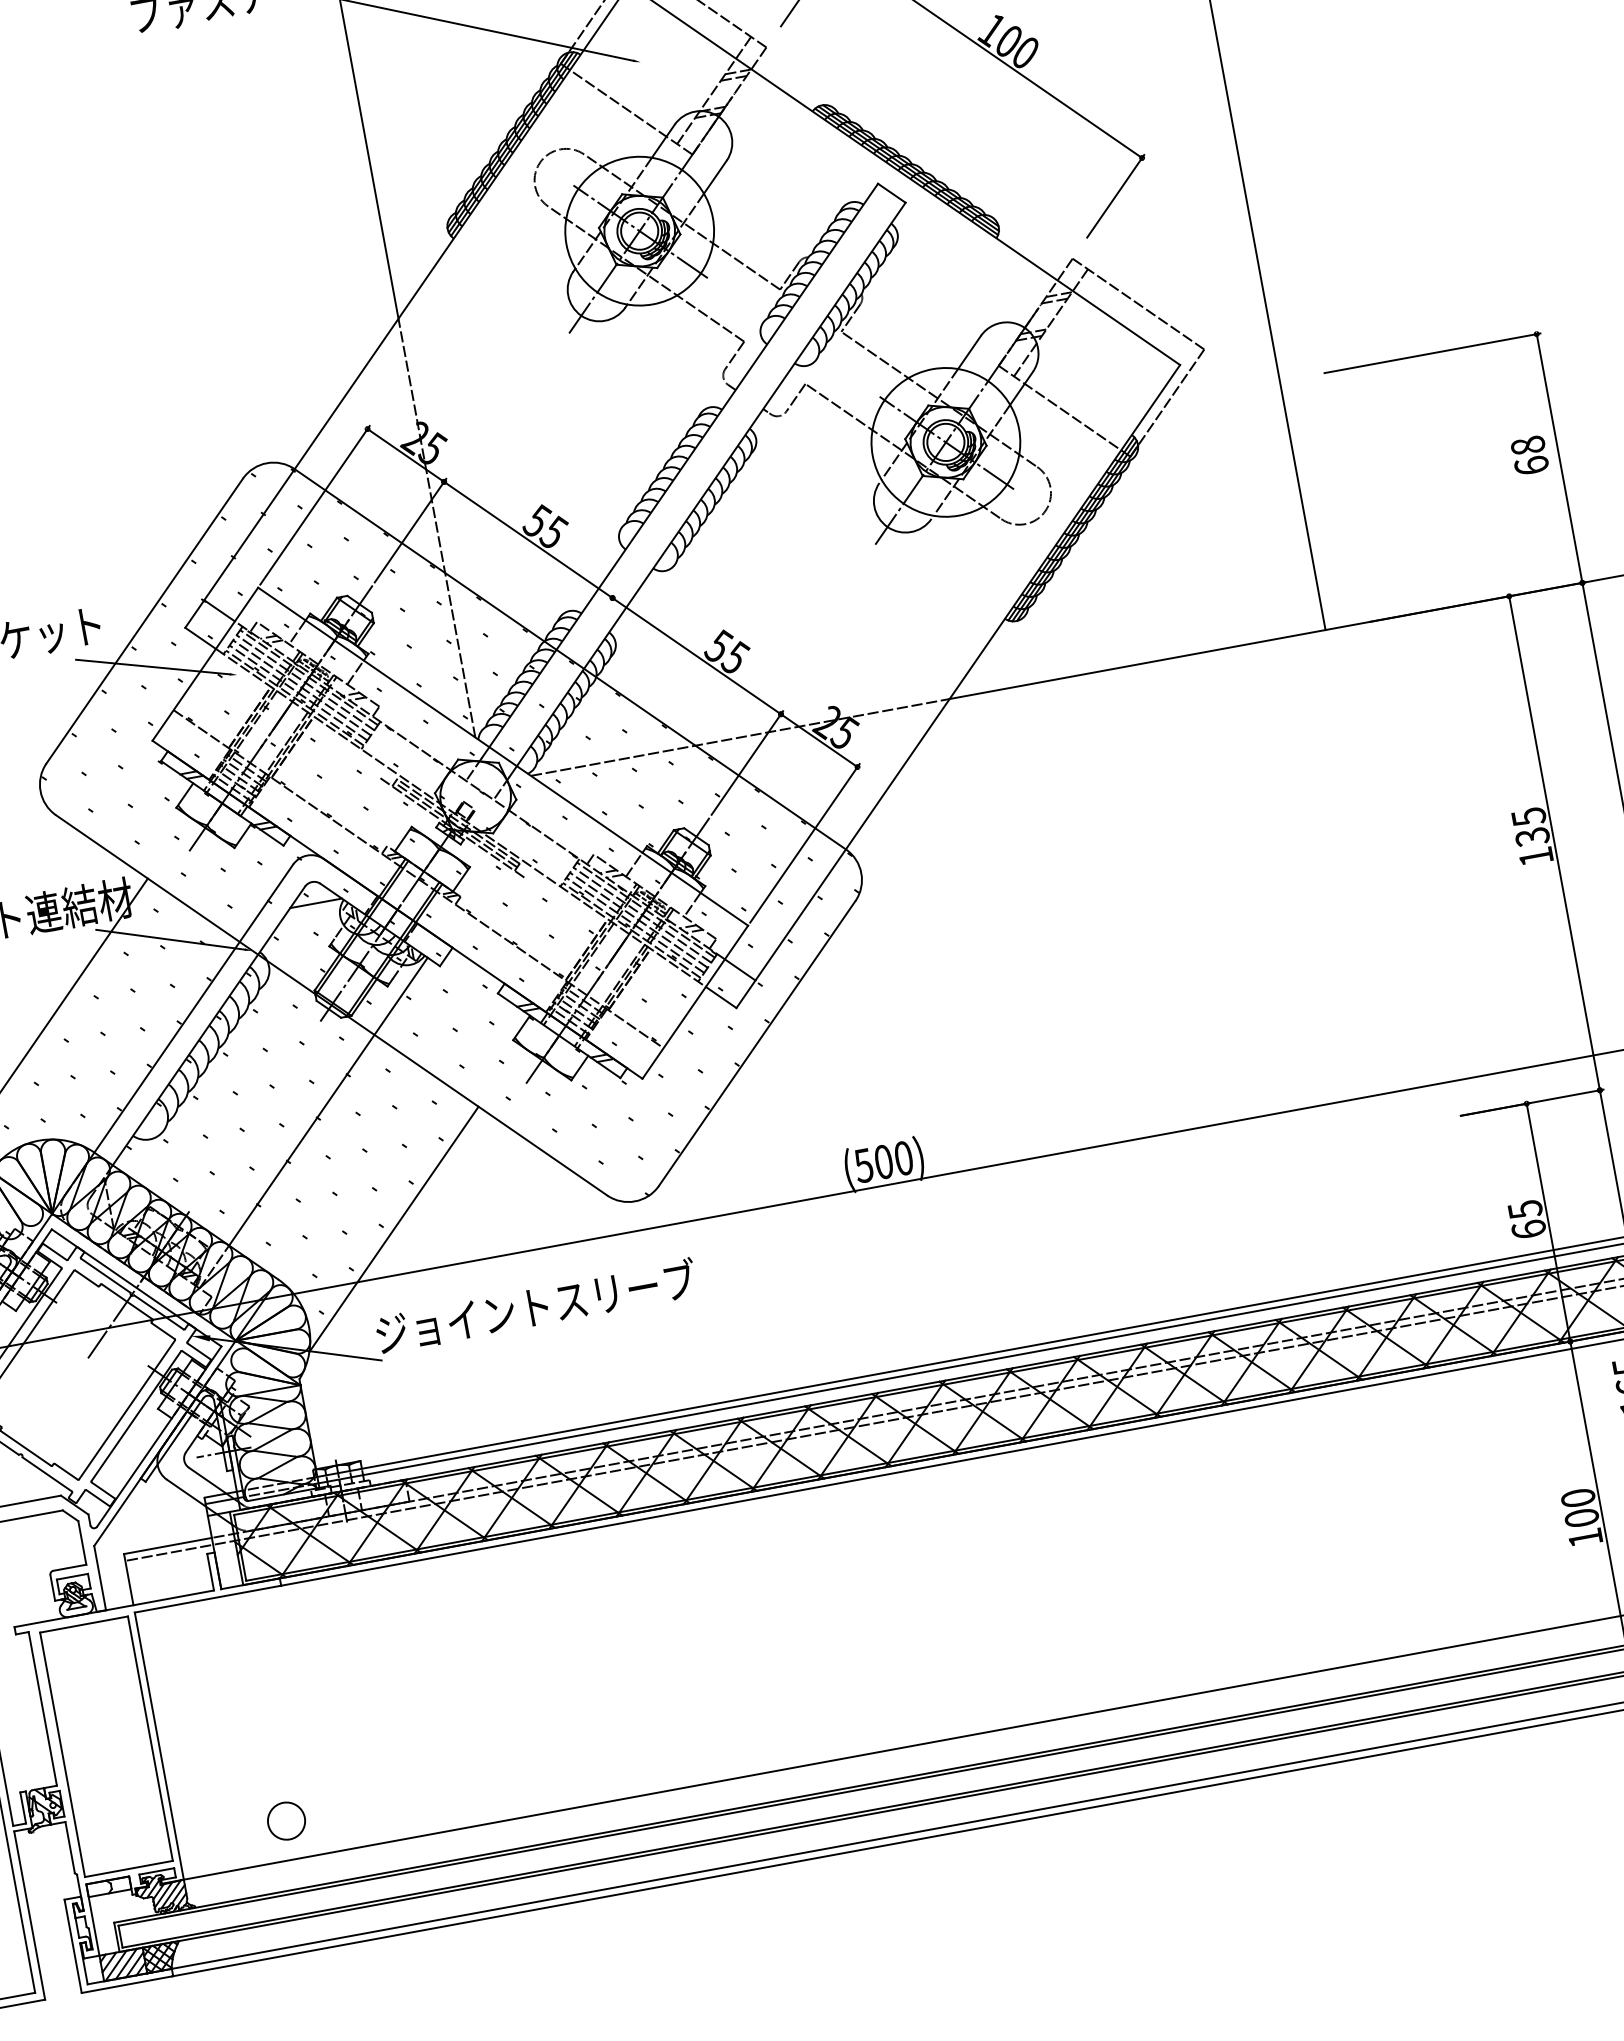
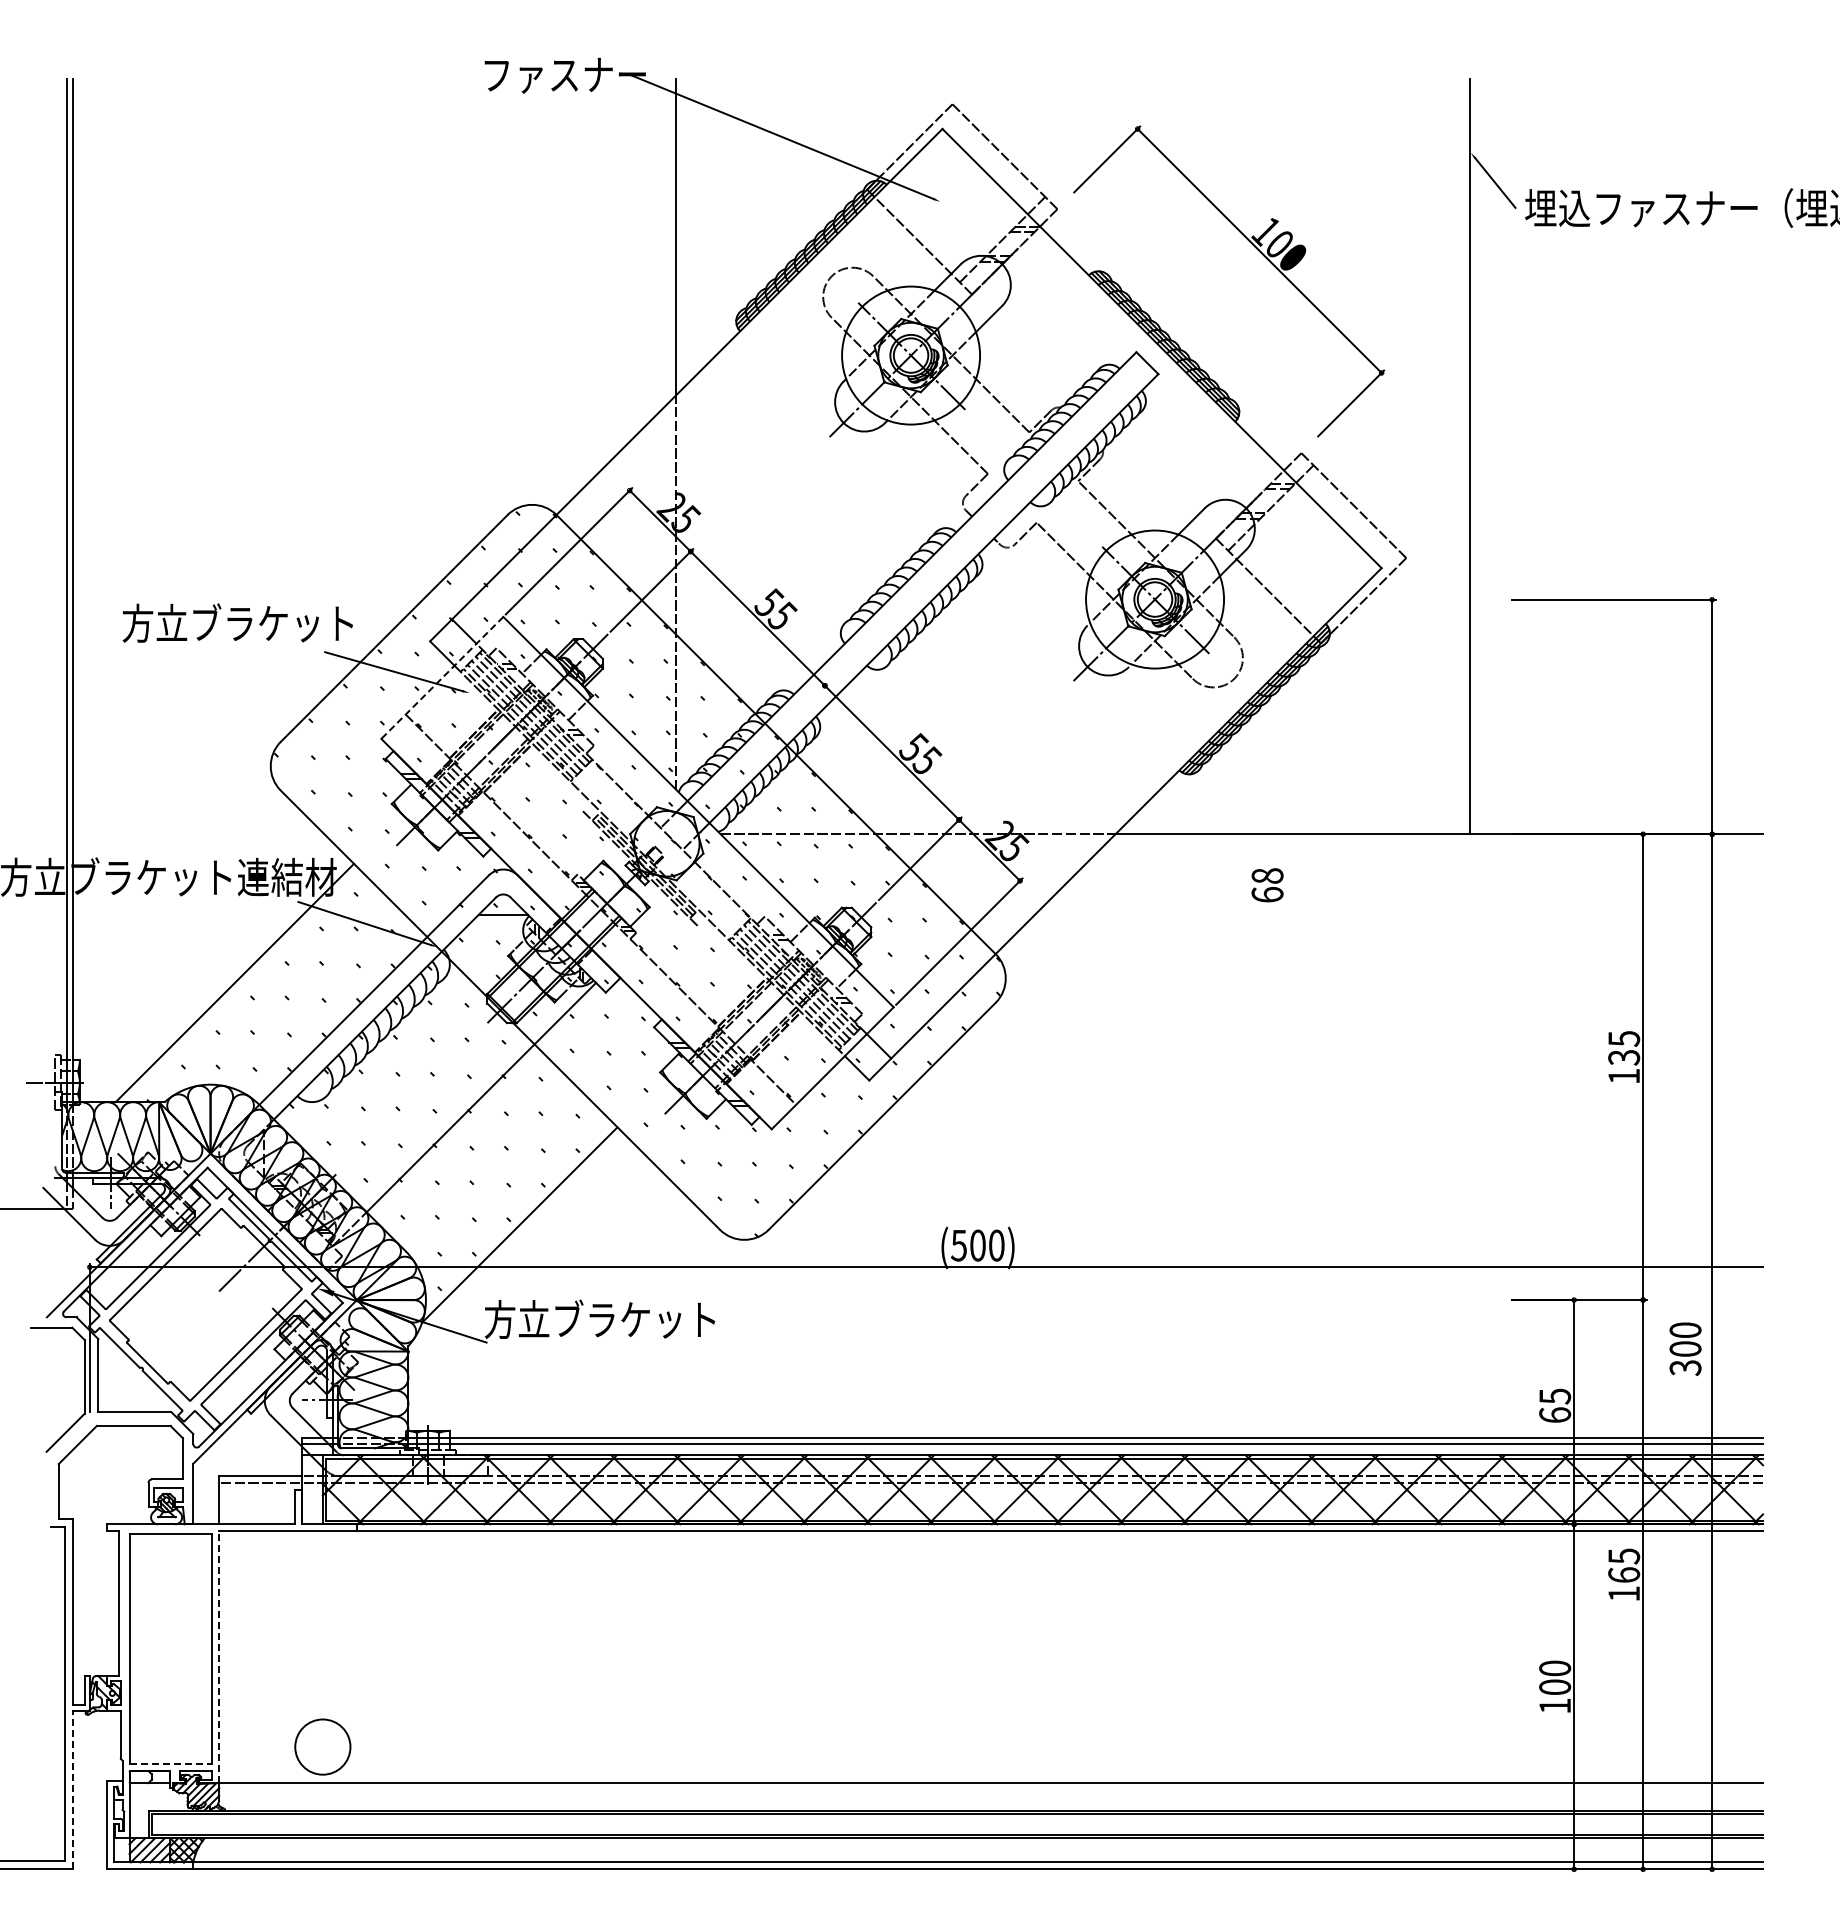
text: (1529, 455) -> (1267, 885), moved
line: (205, 664) -> (442, 678), solid -> dashed
text: (534, 1305) -> (635, 1318), ジョイントスリーブ -> 方立ブラケット
line: (159, 1746) -> (219, 1657), solid -> dashed
circle: (286, 1820) -> (322, 1746), size x1.6
line: (129, 1869) -> (171, 1764), solid -> dashed
line: (29, 1915) -> (72, 1789), solid -> dashed

